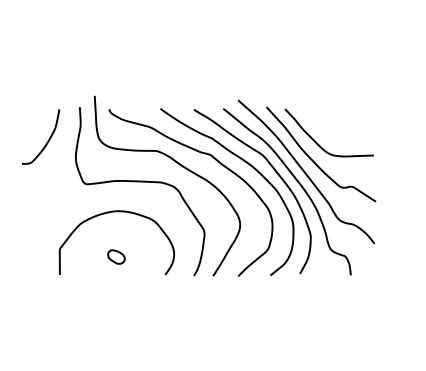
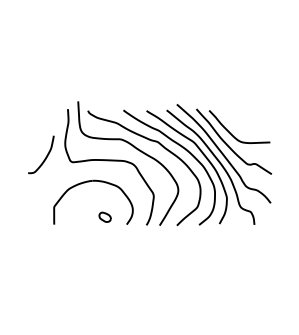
curve: (47, 141) -> (45, 157), moved
part: (115, 255) -> (104, 216), moved

